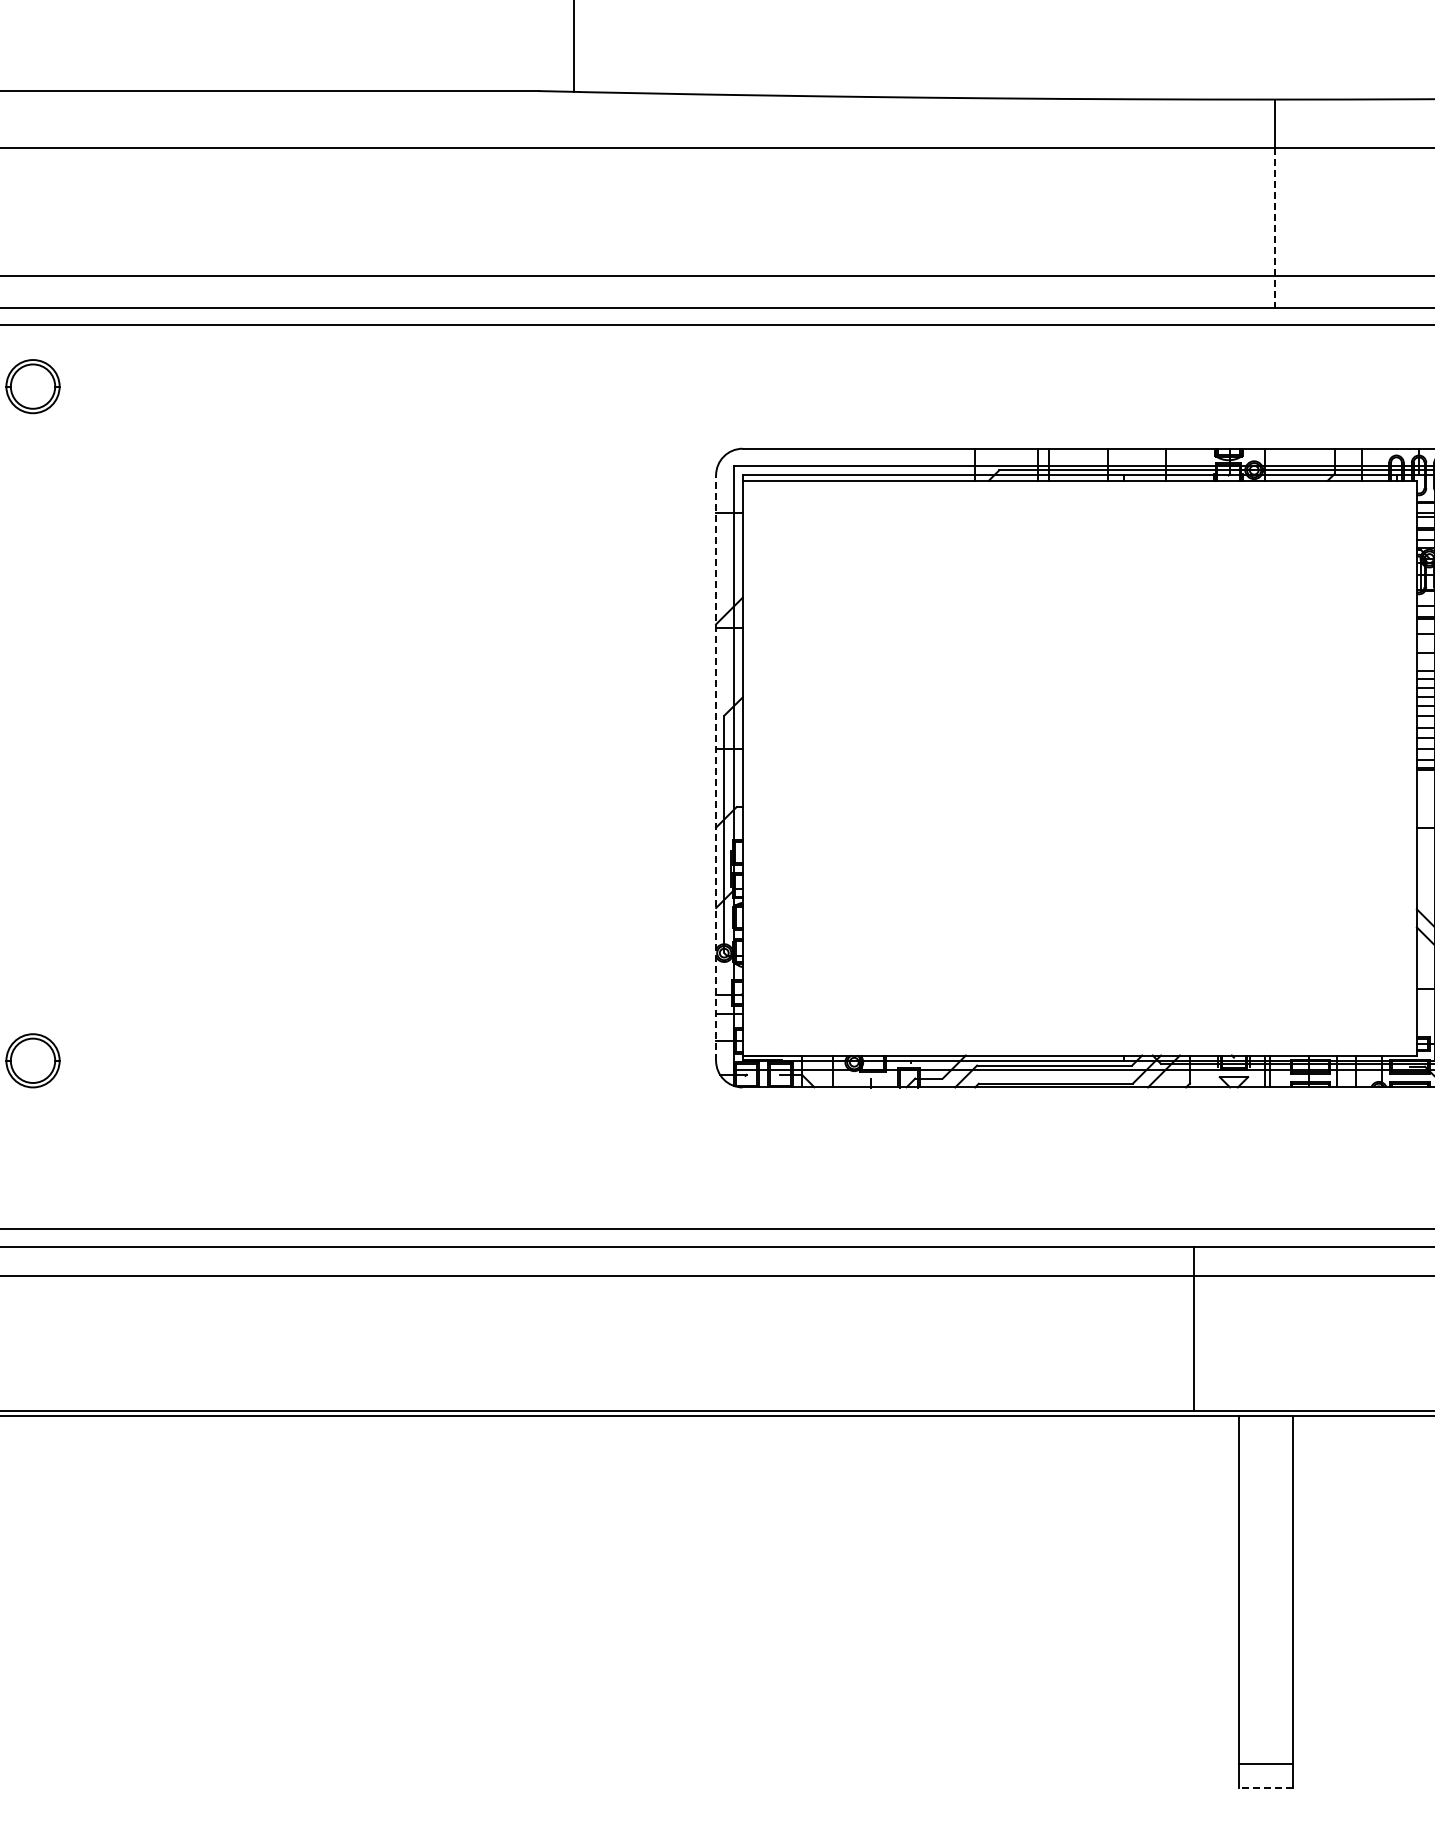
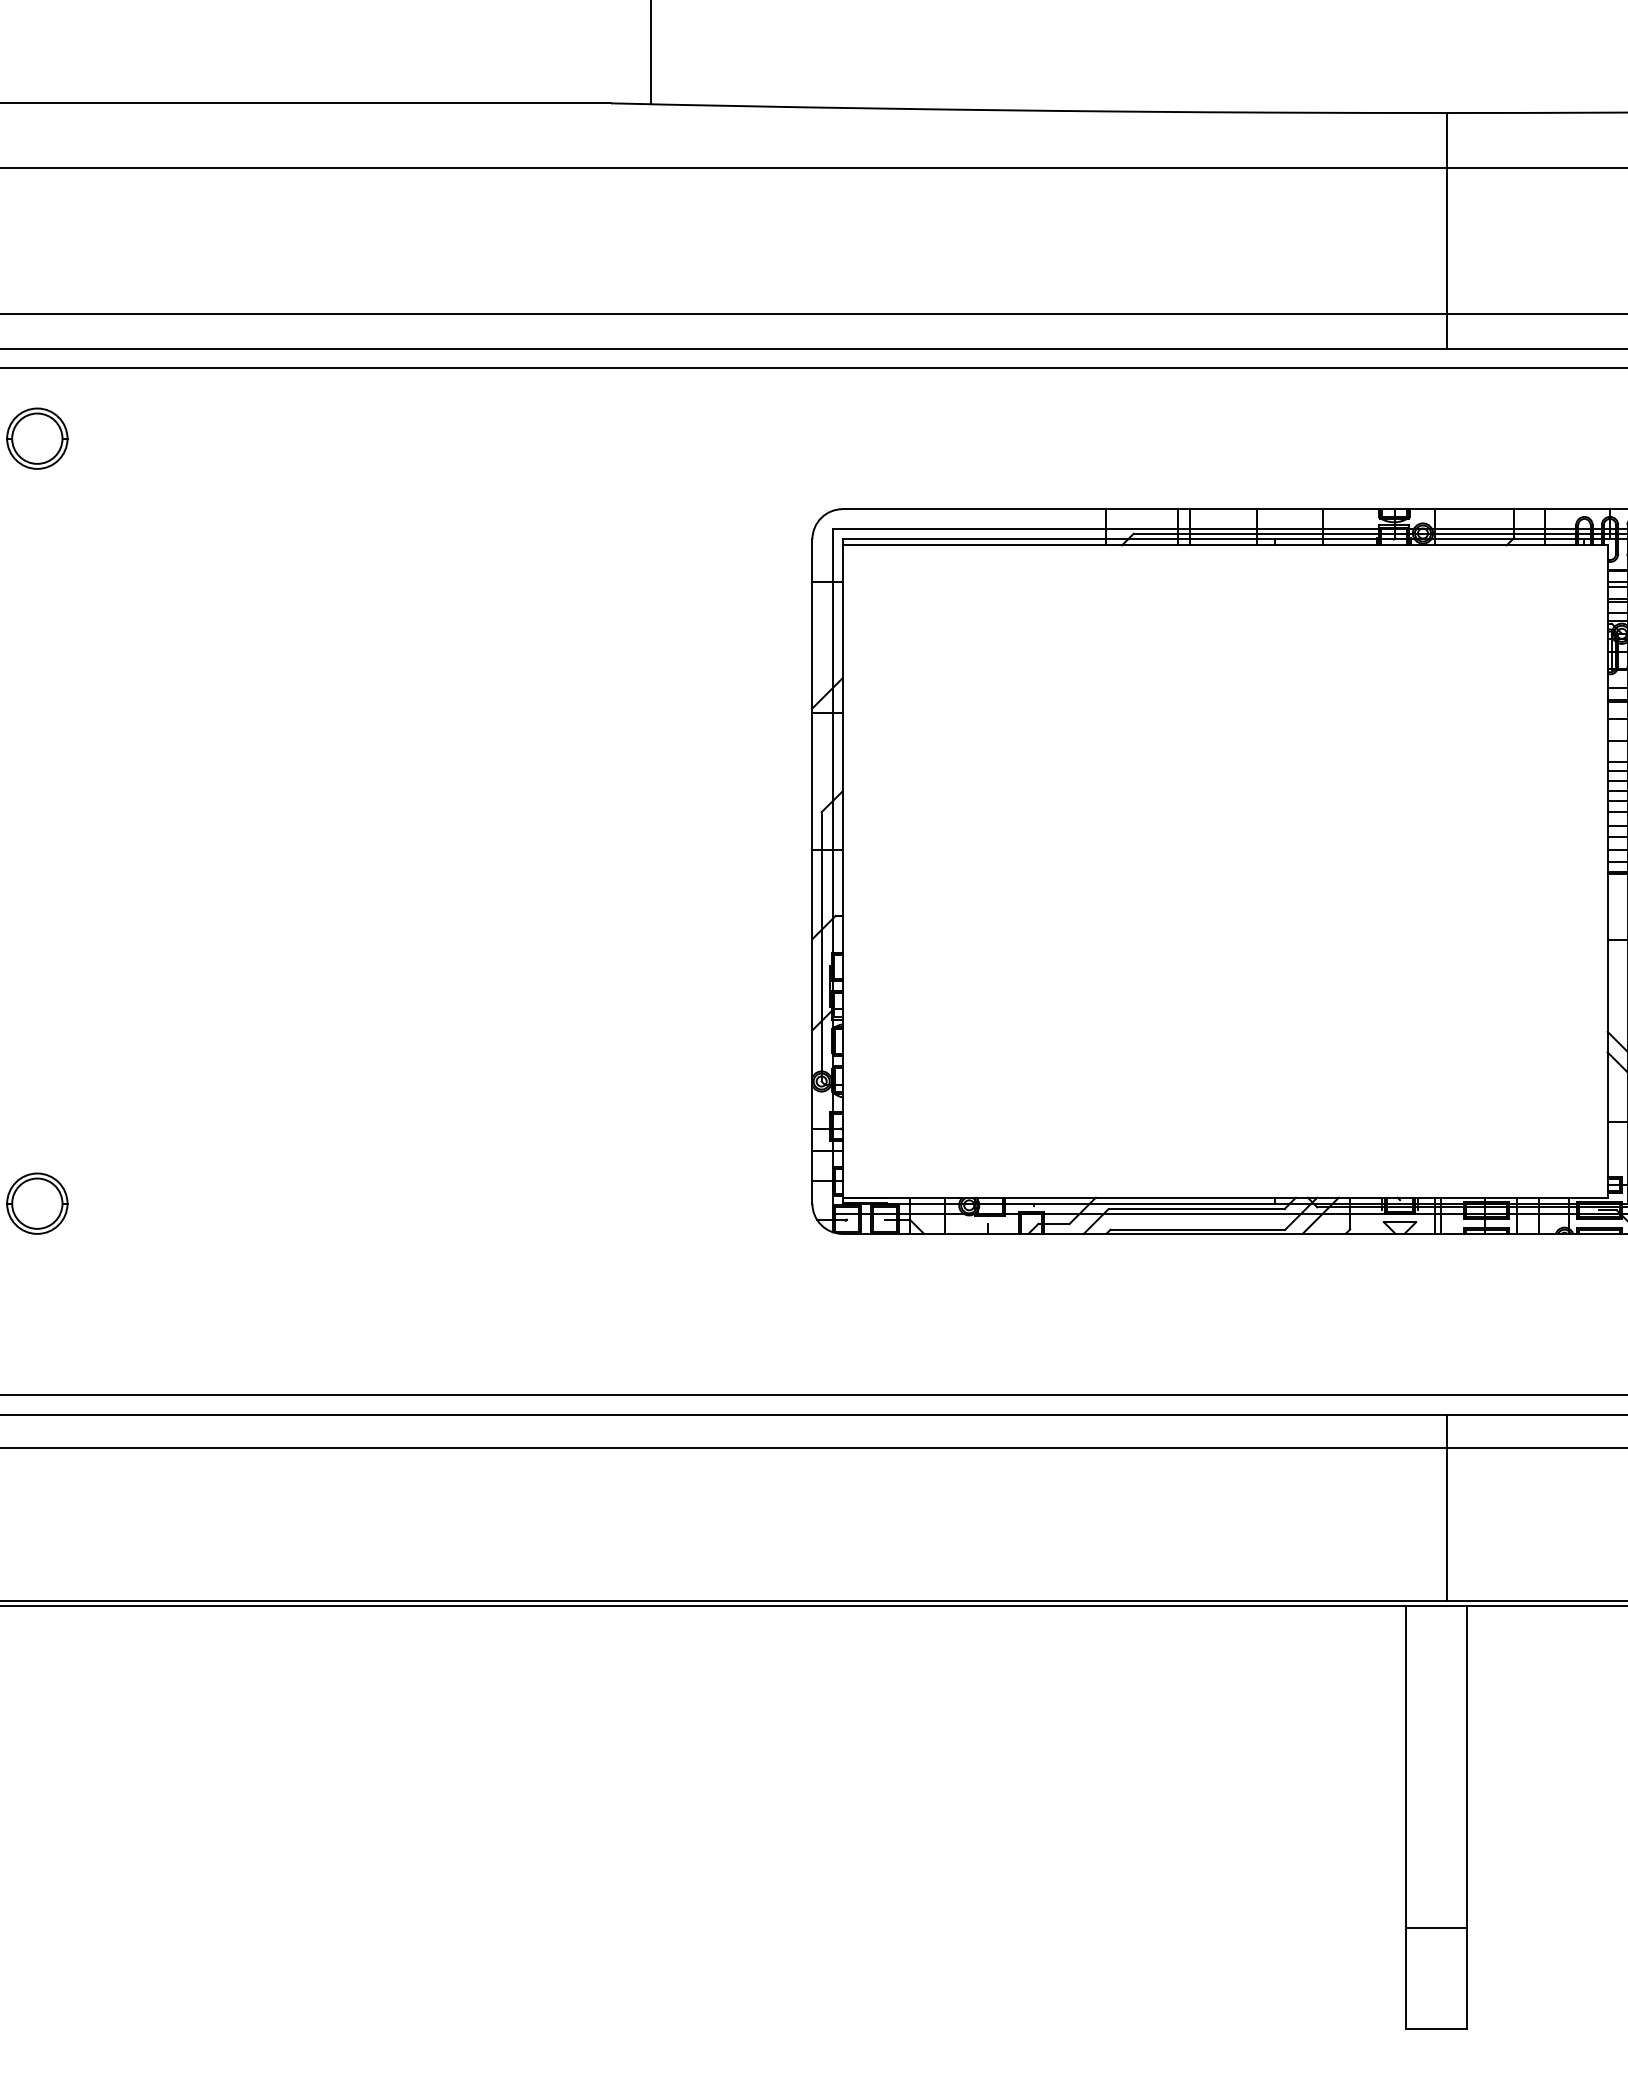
line: (1274, 227) -> (1446, 258), dashed -> solid
line: (716, 768) -> (812, 872), dashed -> solid
line: (1193, 1328) -> (1446, 1507), moved
line: (1265, 1763) -> (1435, 1928), moved
line: (1266, 1788) -> (1436, 2029), dashed -> solid

